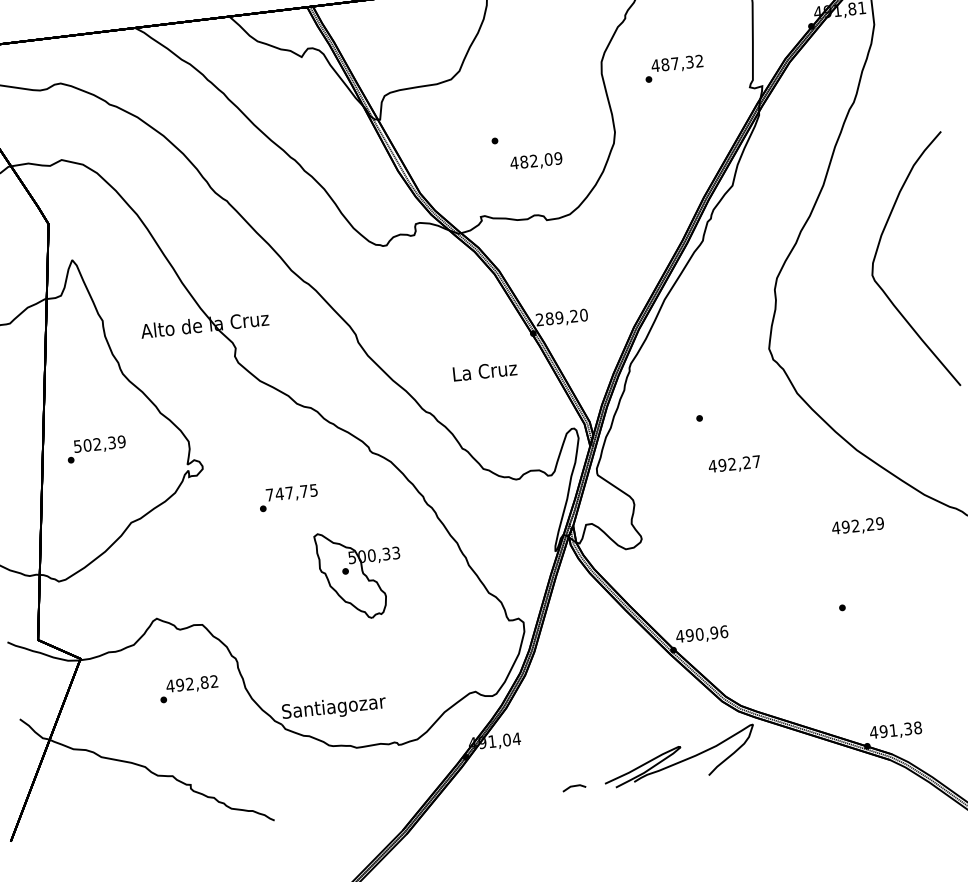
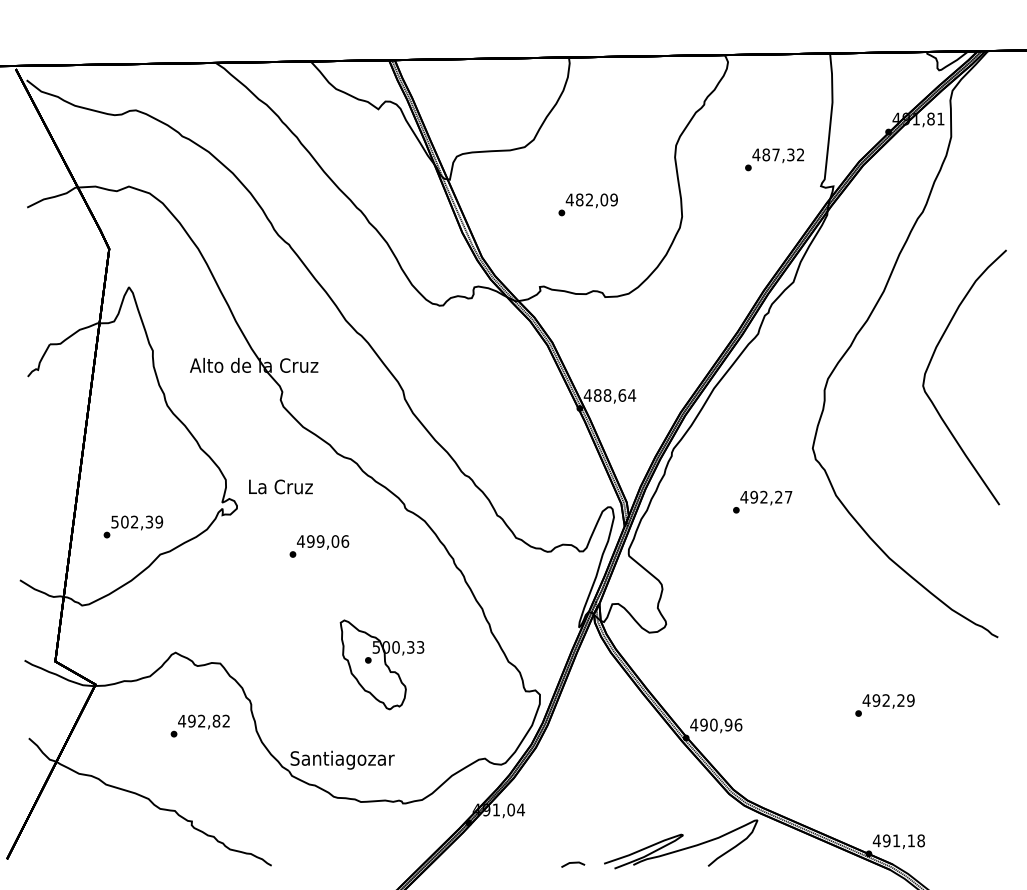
text: (674, 68) -> (774, 159), moved
text: (535, 161) -> (591, 200), moved
text: (561, 317) -> (609, 395), 289,20 -> 488,64
text: (484, 370) -> (280, 486), moved
text: (96, 448) -> (133, 526), moved
text: (734, 464) -> (766, 497), moved
text: (292, 492) -> (323, 541), 747,75 -> 499,06
text: (857, 526) -> (888, 701), moved
part: (359, 574) -> (381, 664), moved
text: (907, 728) -> (910, 840), 491,38 -> 491,18

